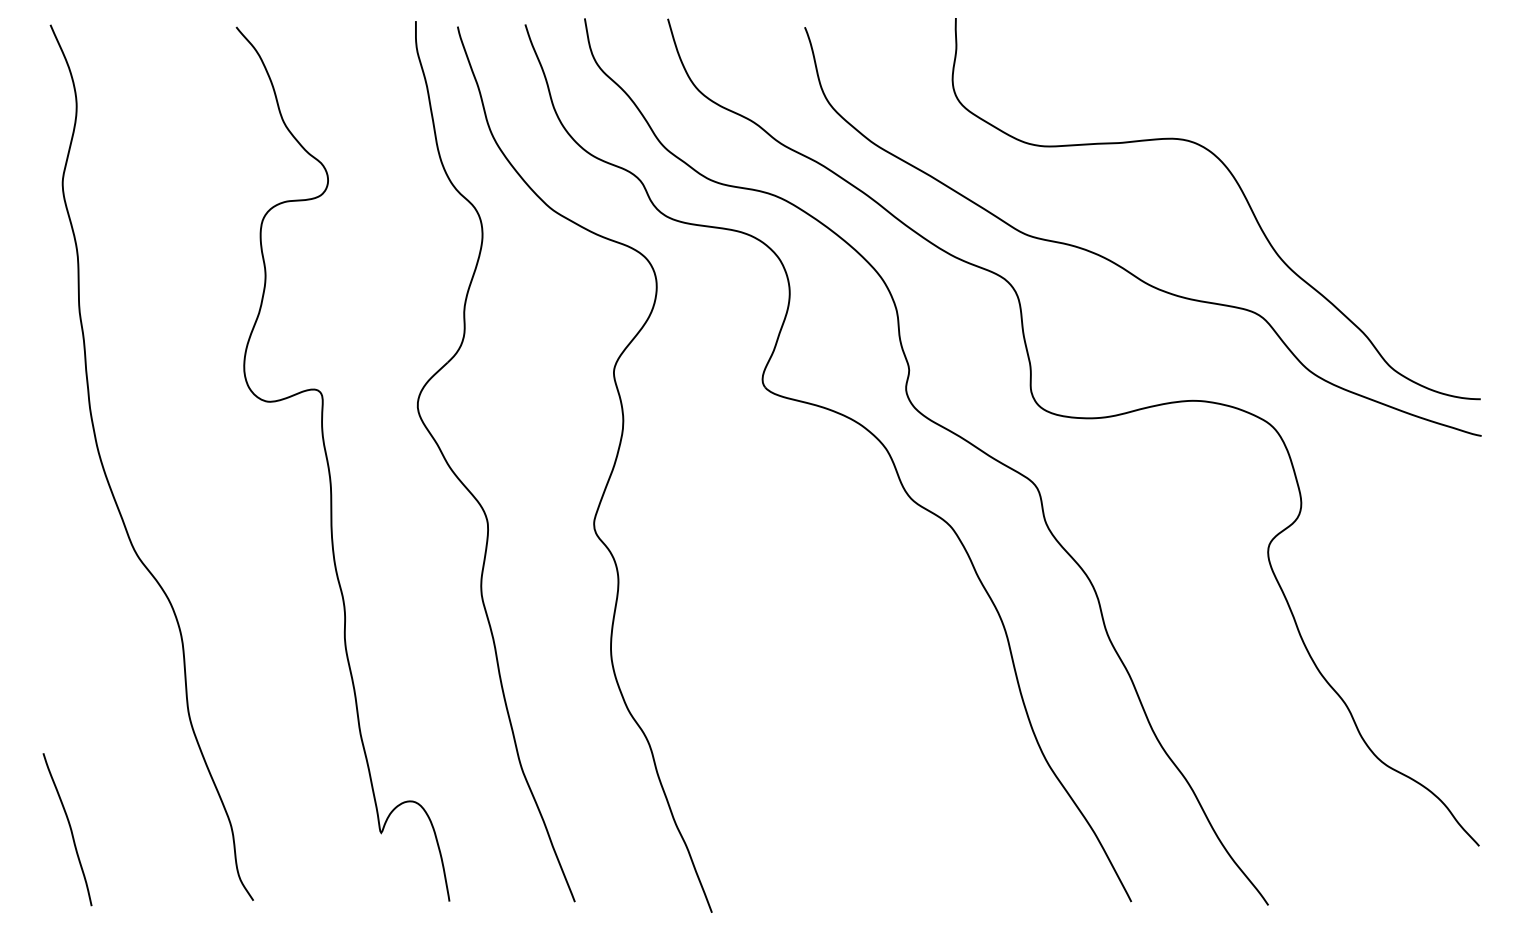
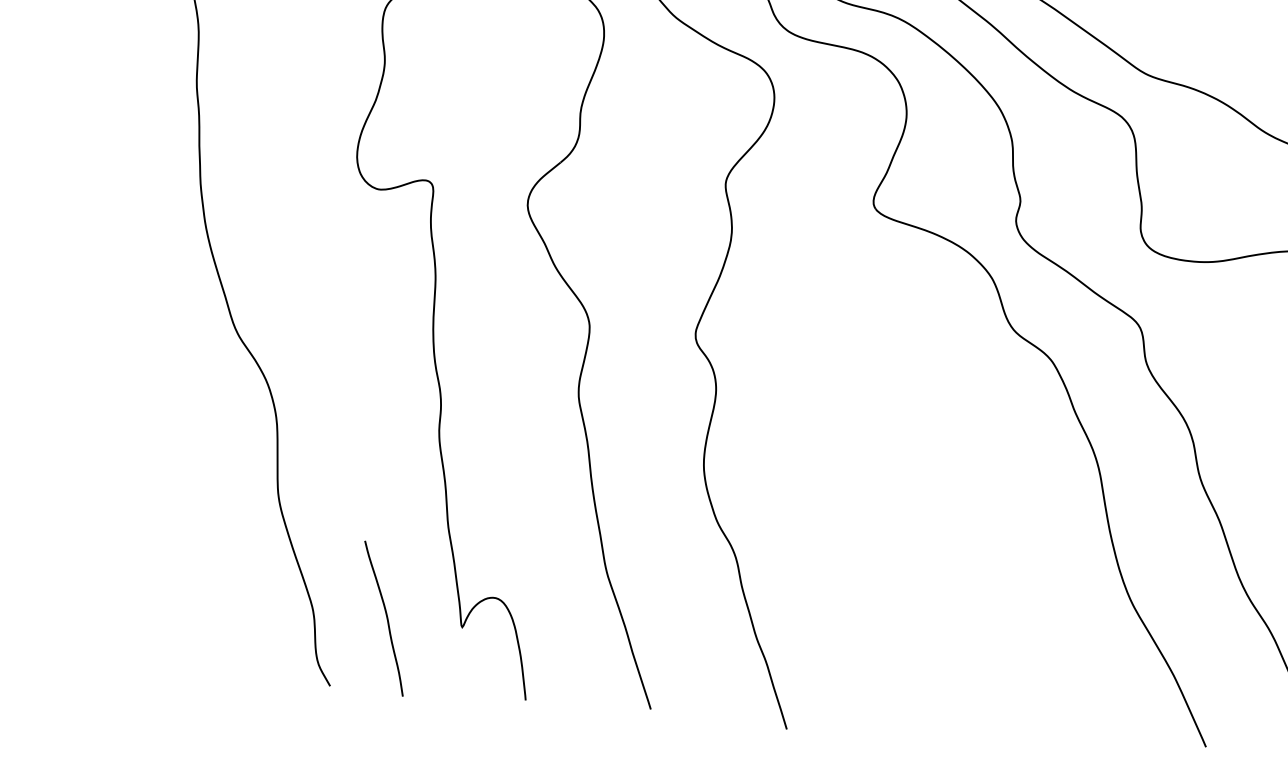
curve: (69, 828) -> (386, 617), moved

